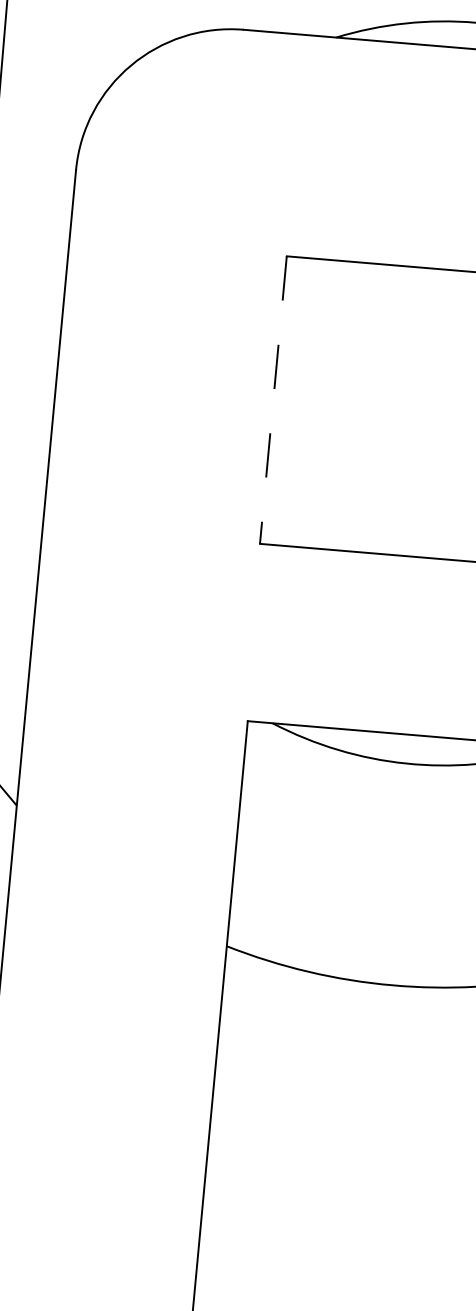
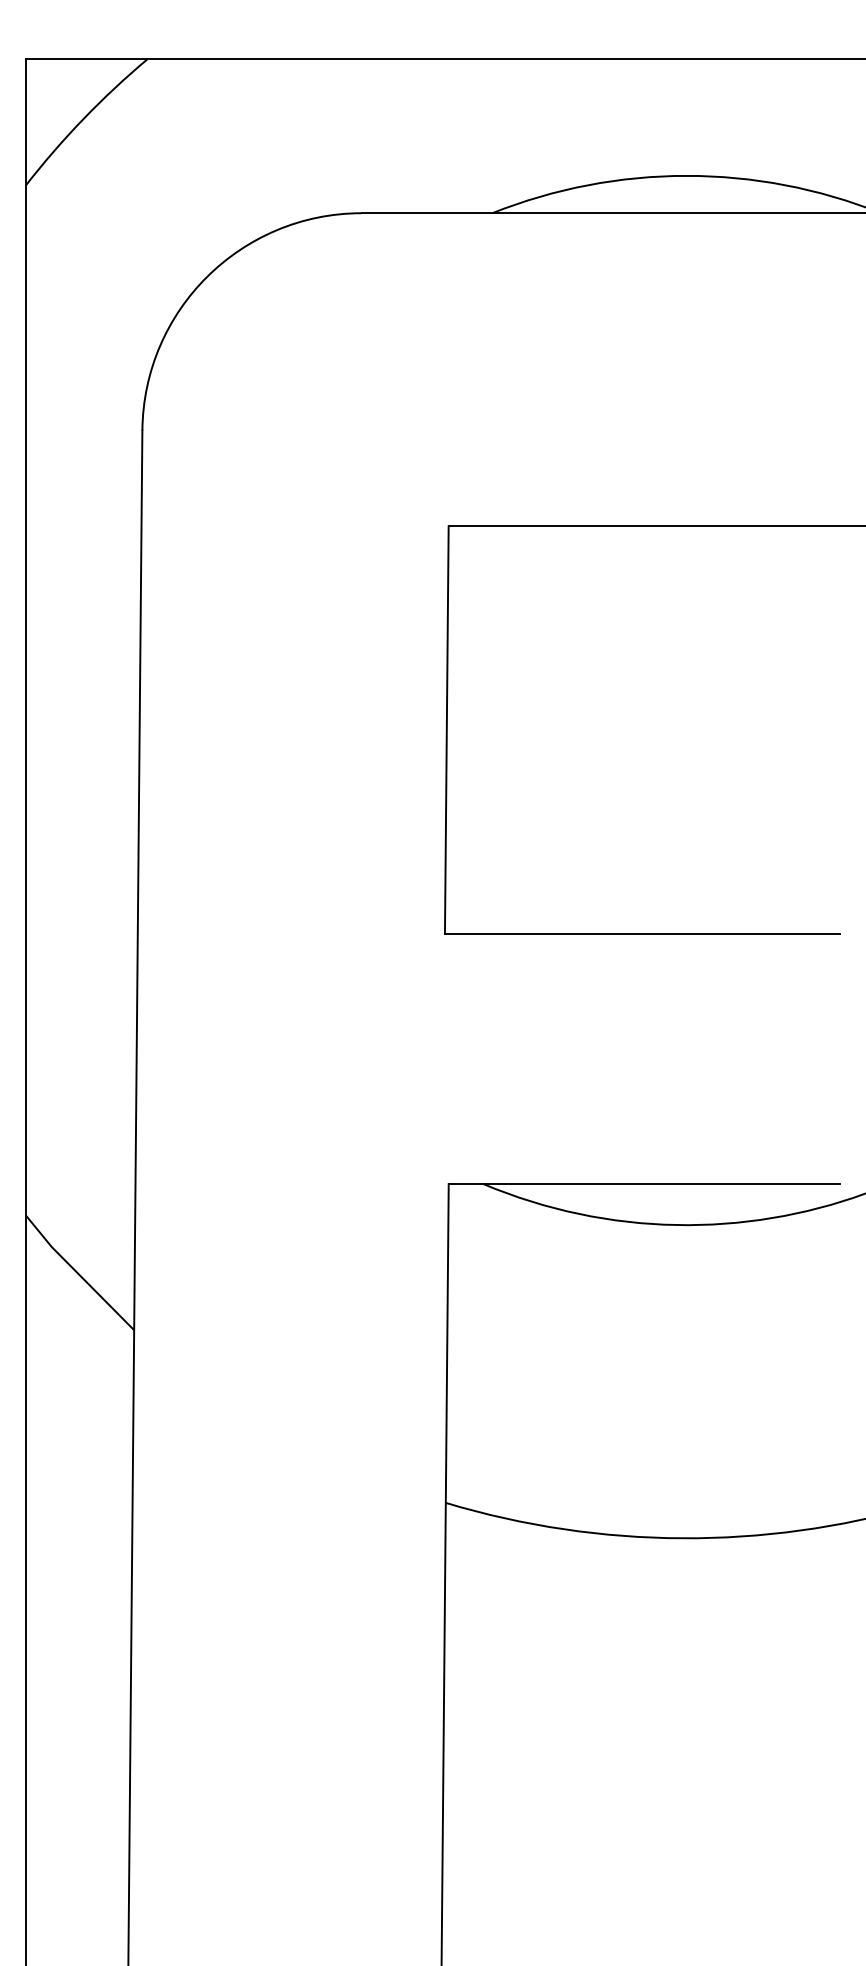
line: (273, 400) -> (446, 730), dashed -> solid

